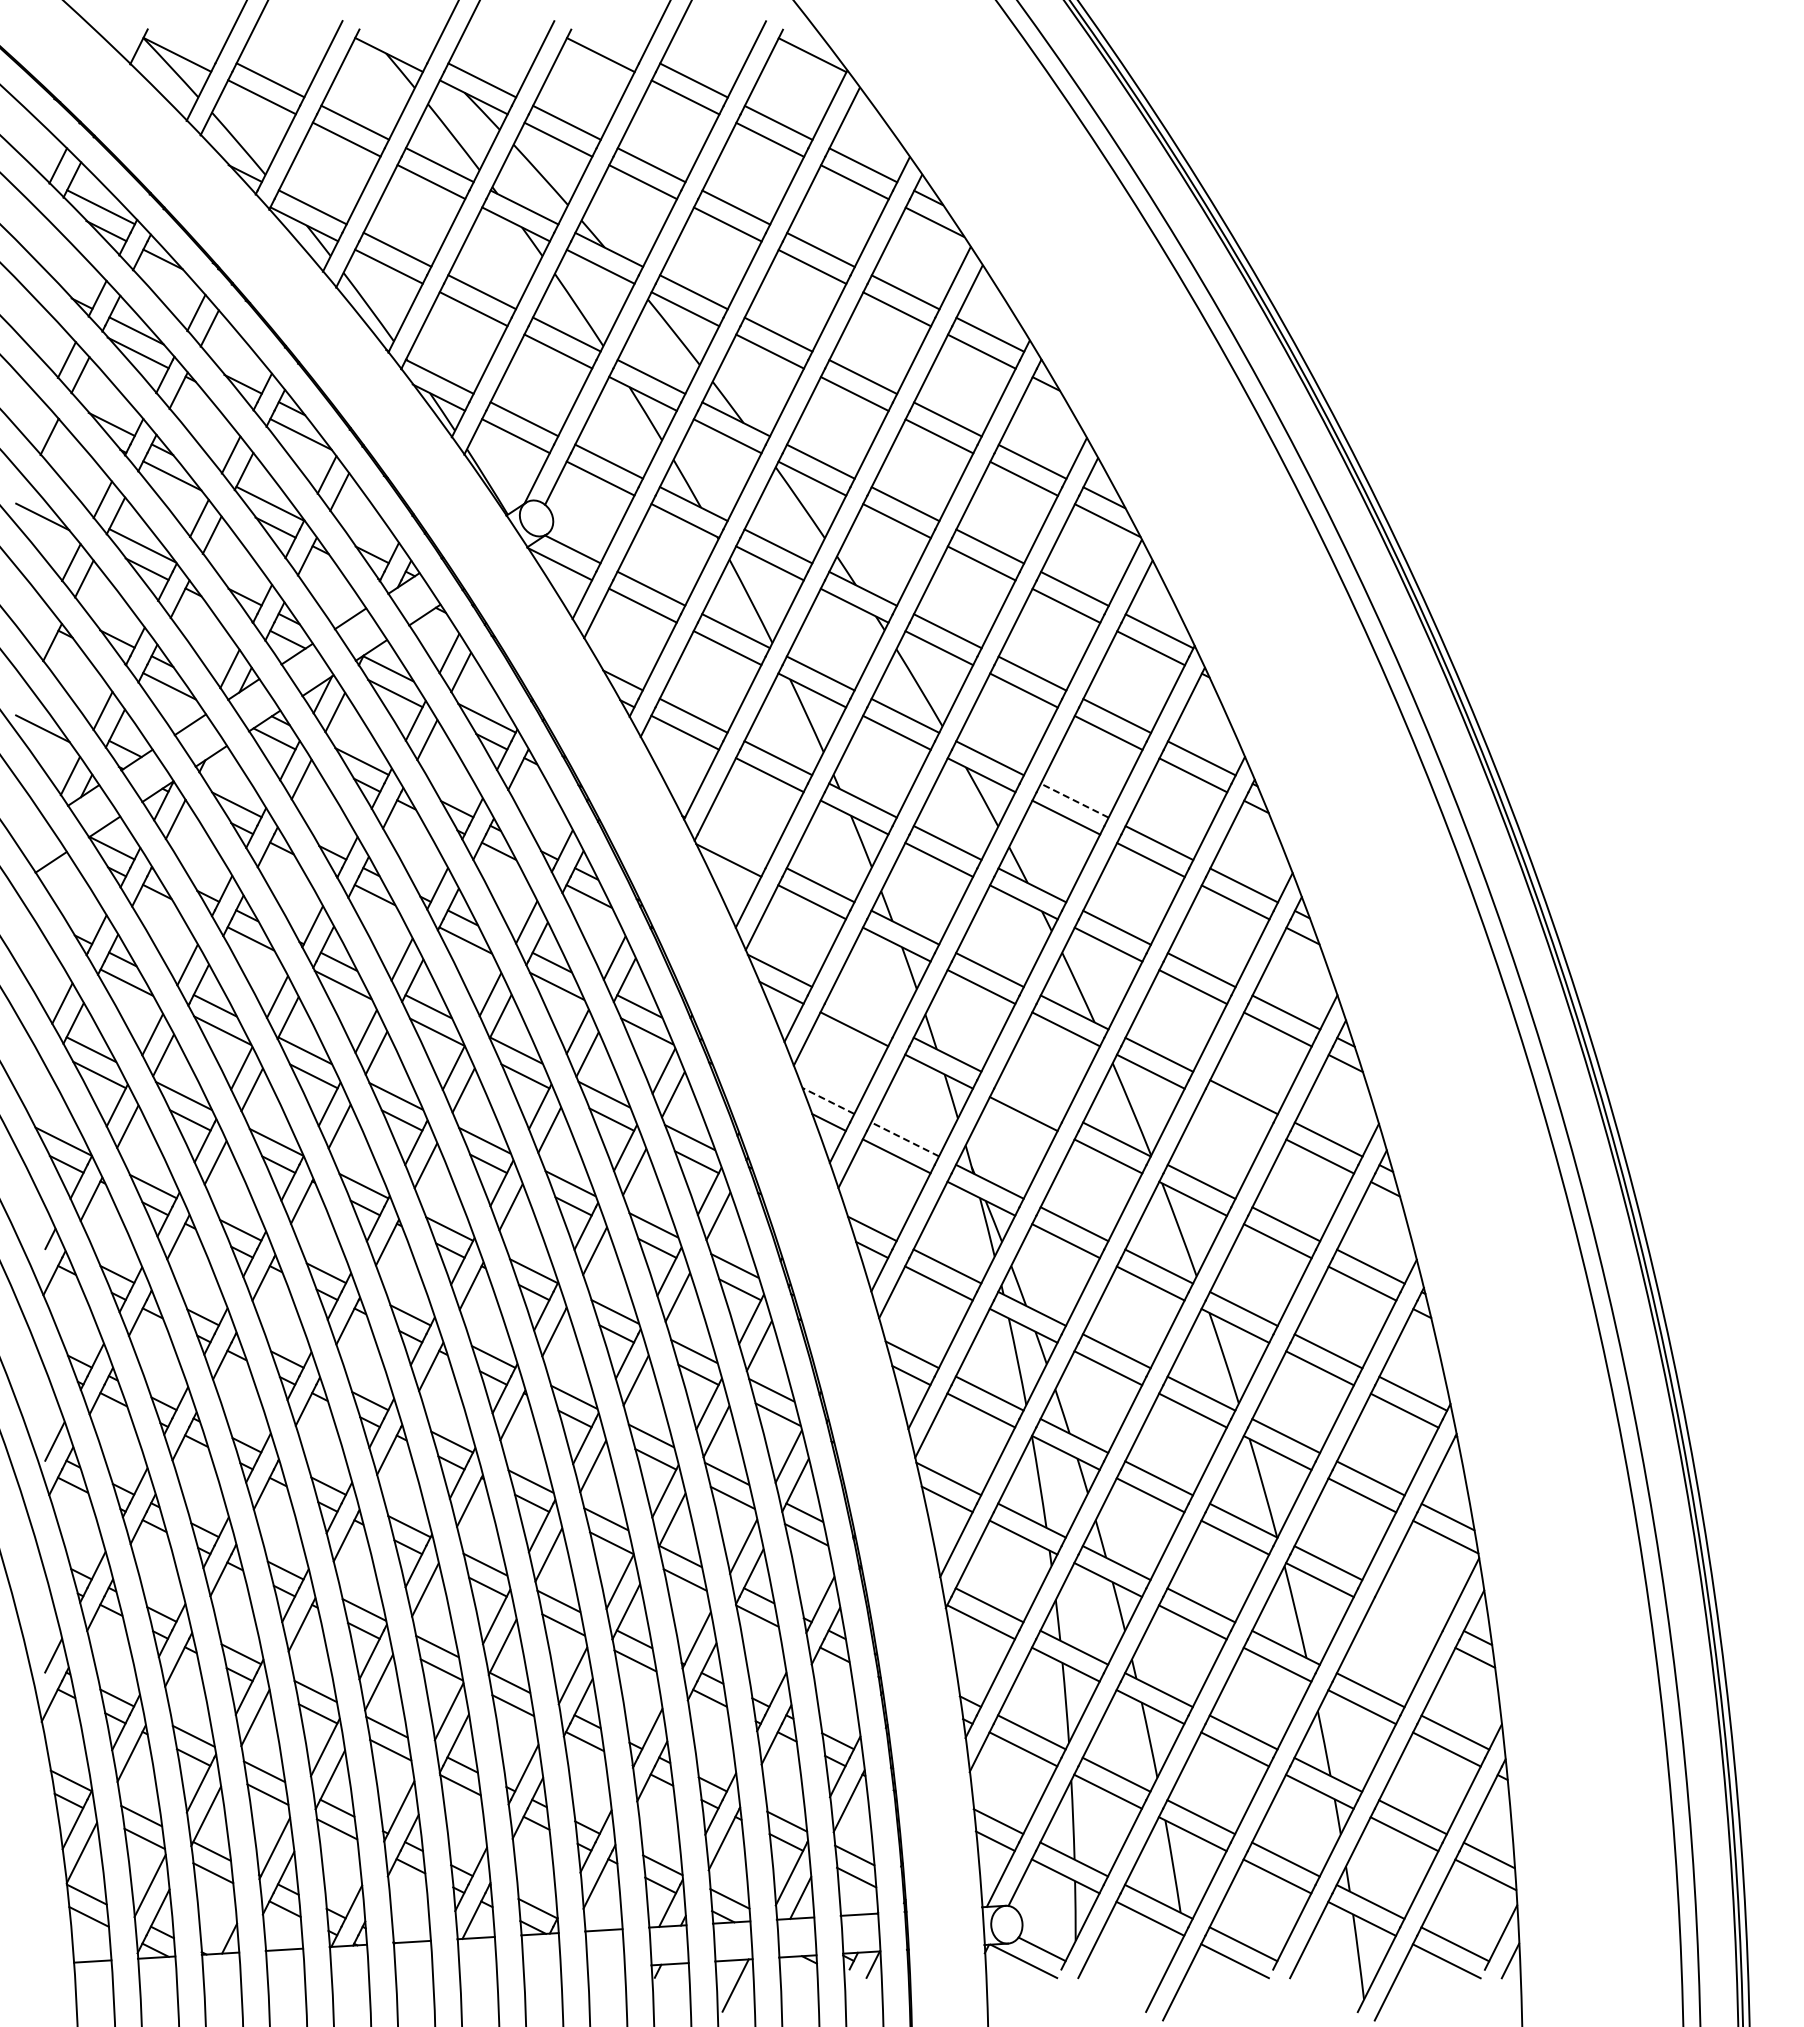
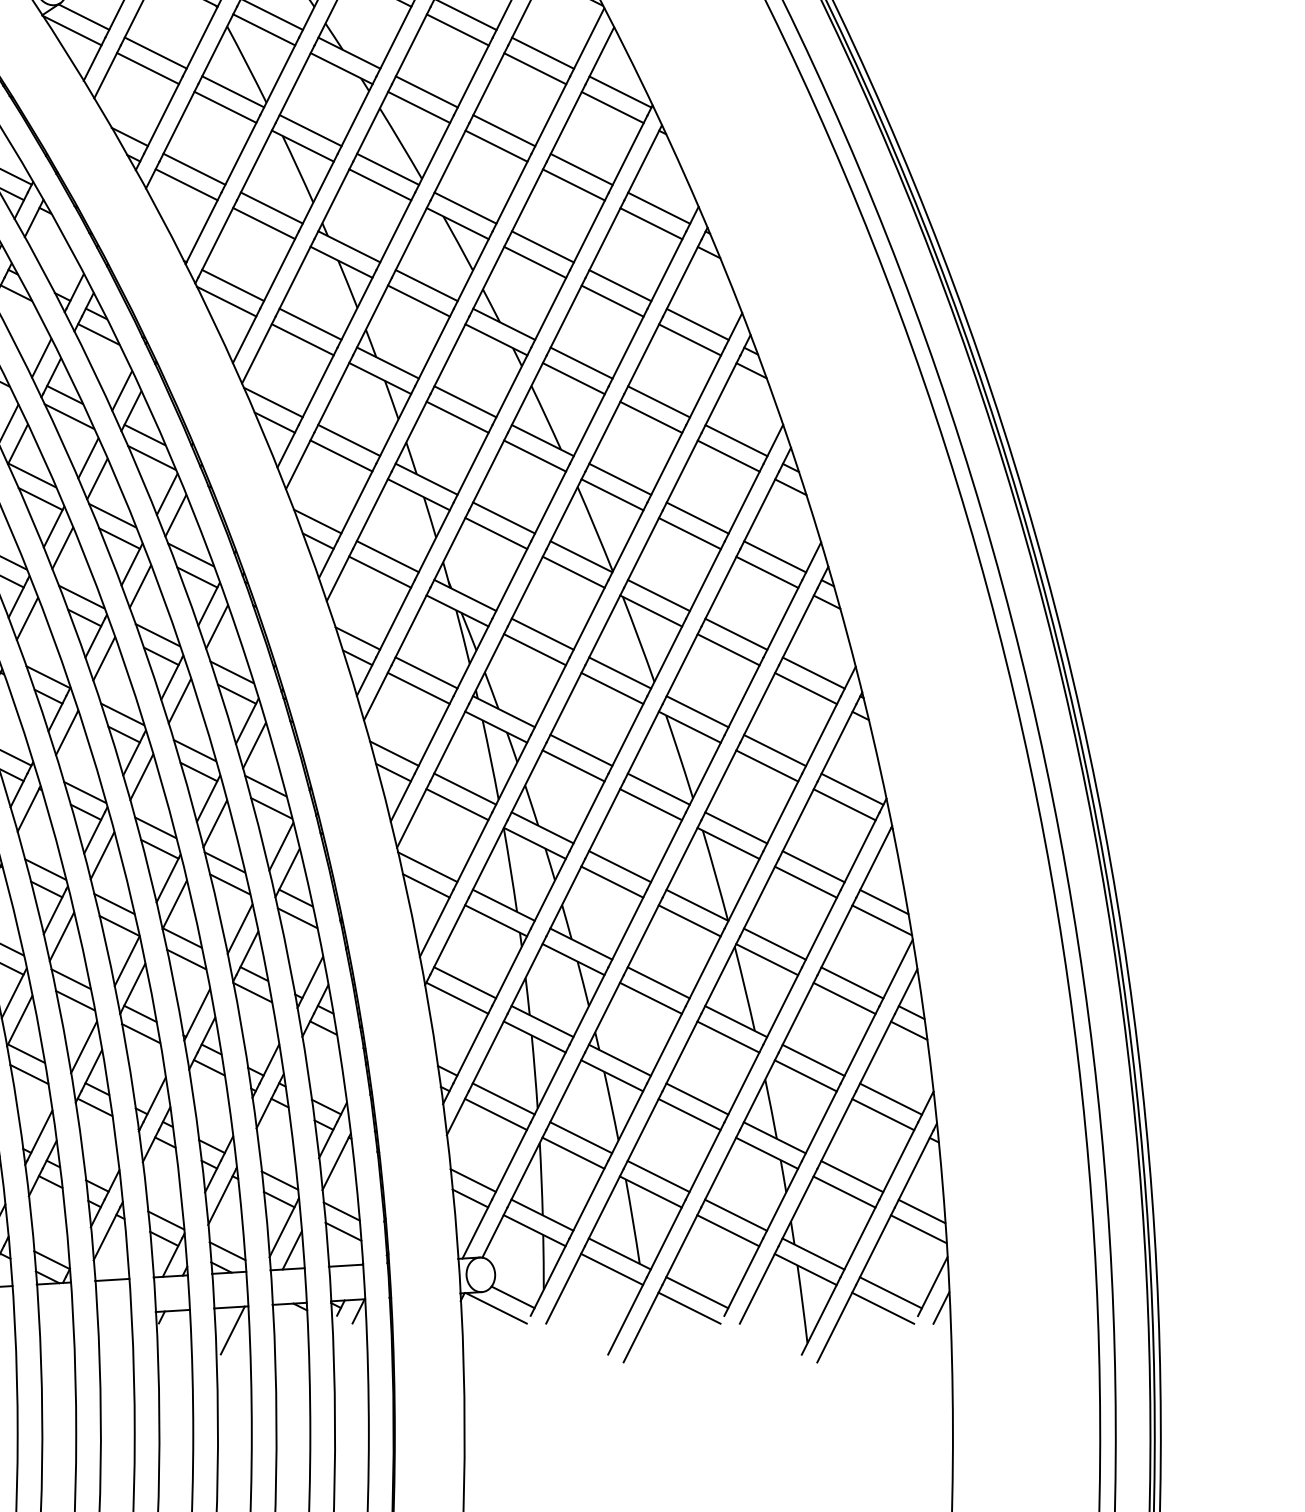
line: (1074, 800) -> (542, 246), dashed -> solid
line: (735, 842) -> (232, 285), added
line: (862, 1012) -> (348, 440), added
line: (1032, 1097) -> (504, 518), added
line: (828, 1100) -> (317, 521), dashed -> solid
line: (1235, 1114) -> (689, 533), added
line: (905, 1139) -> (388, 556), dashed -> solid
line: (1412, 1605) -> (851, 982), added
line: (1404, 1622) -> (844, 998), added

